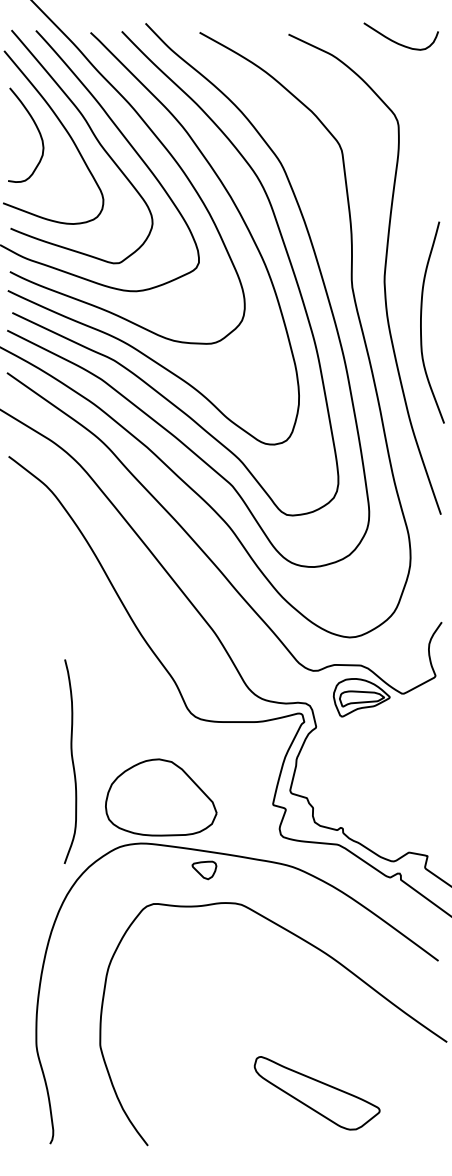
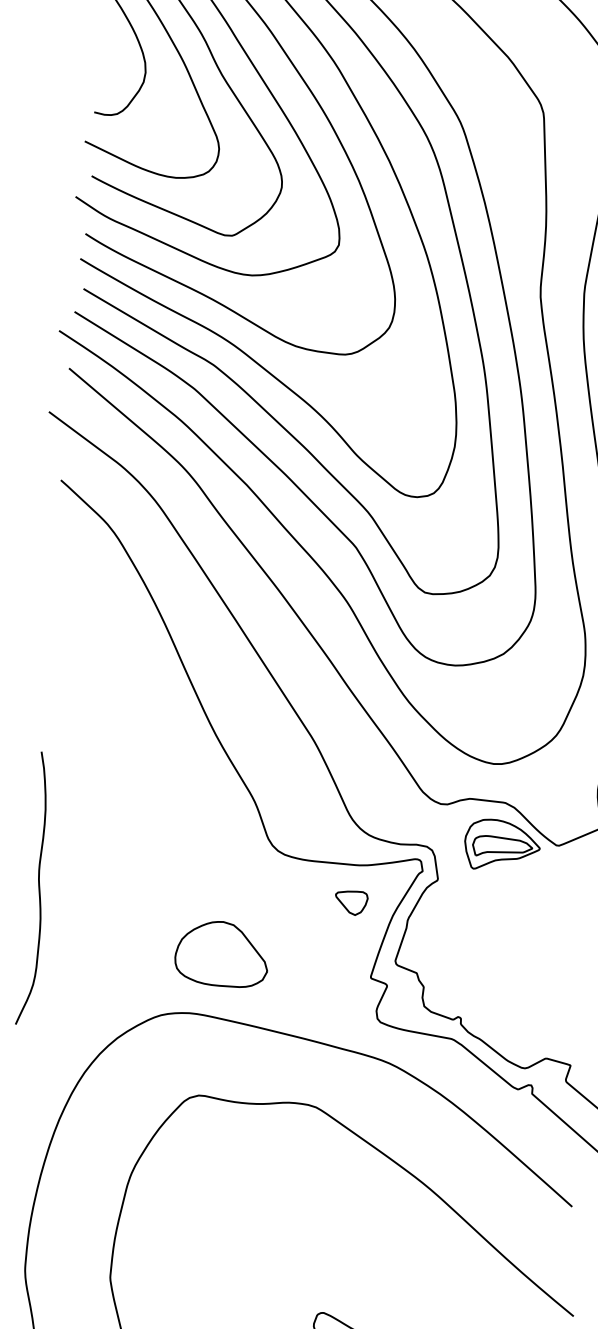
curve: (71, 760) -> (37, 887), moved
part: (160, 796) -> (221, 952), size x0.62
part: (204, 870) -> (351, 902), moved

